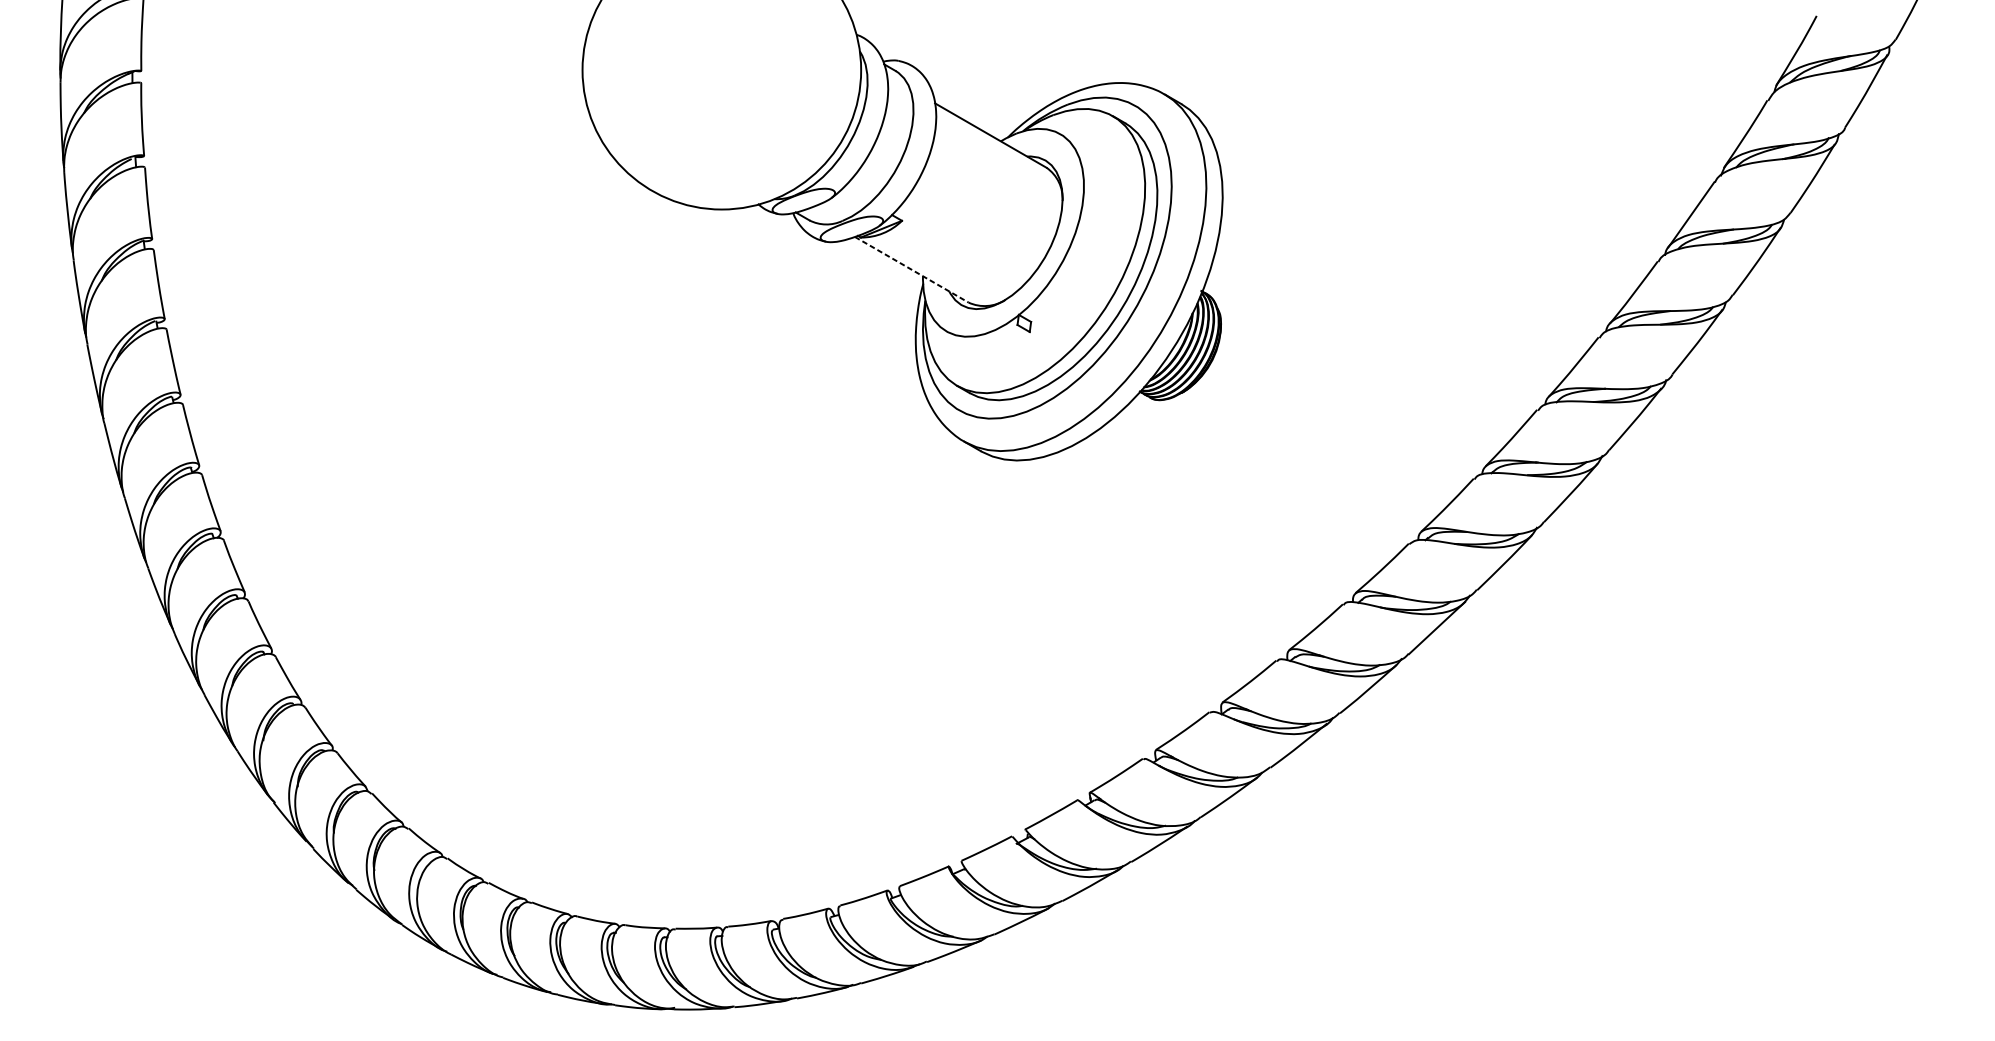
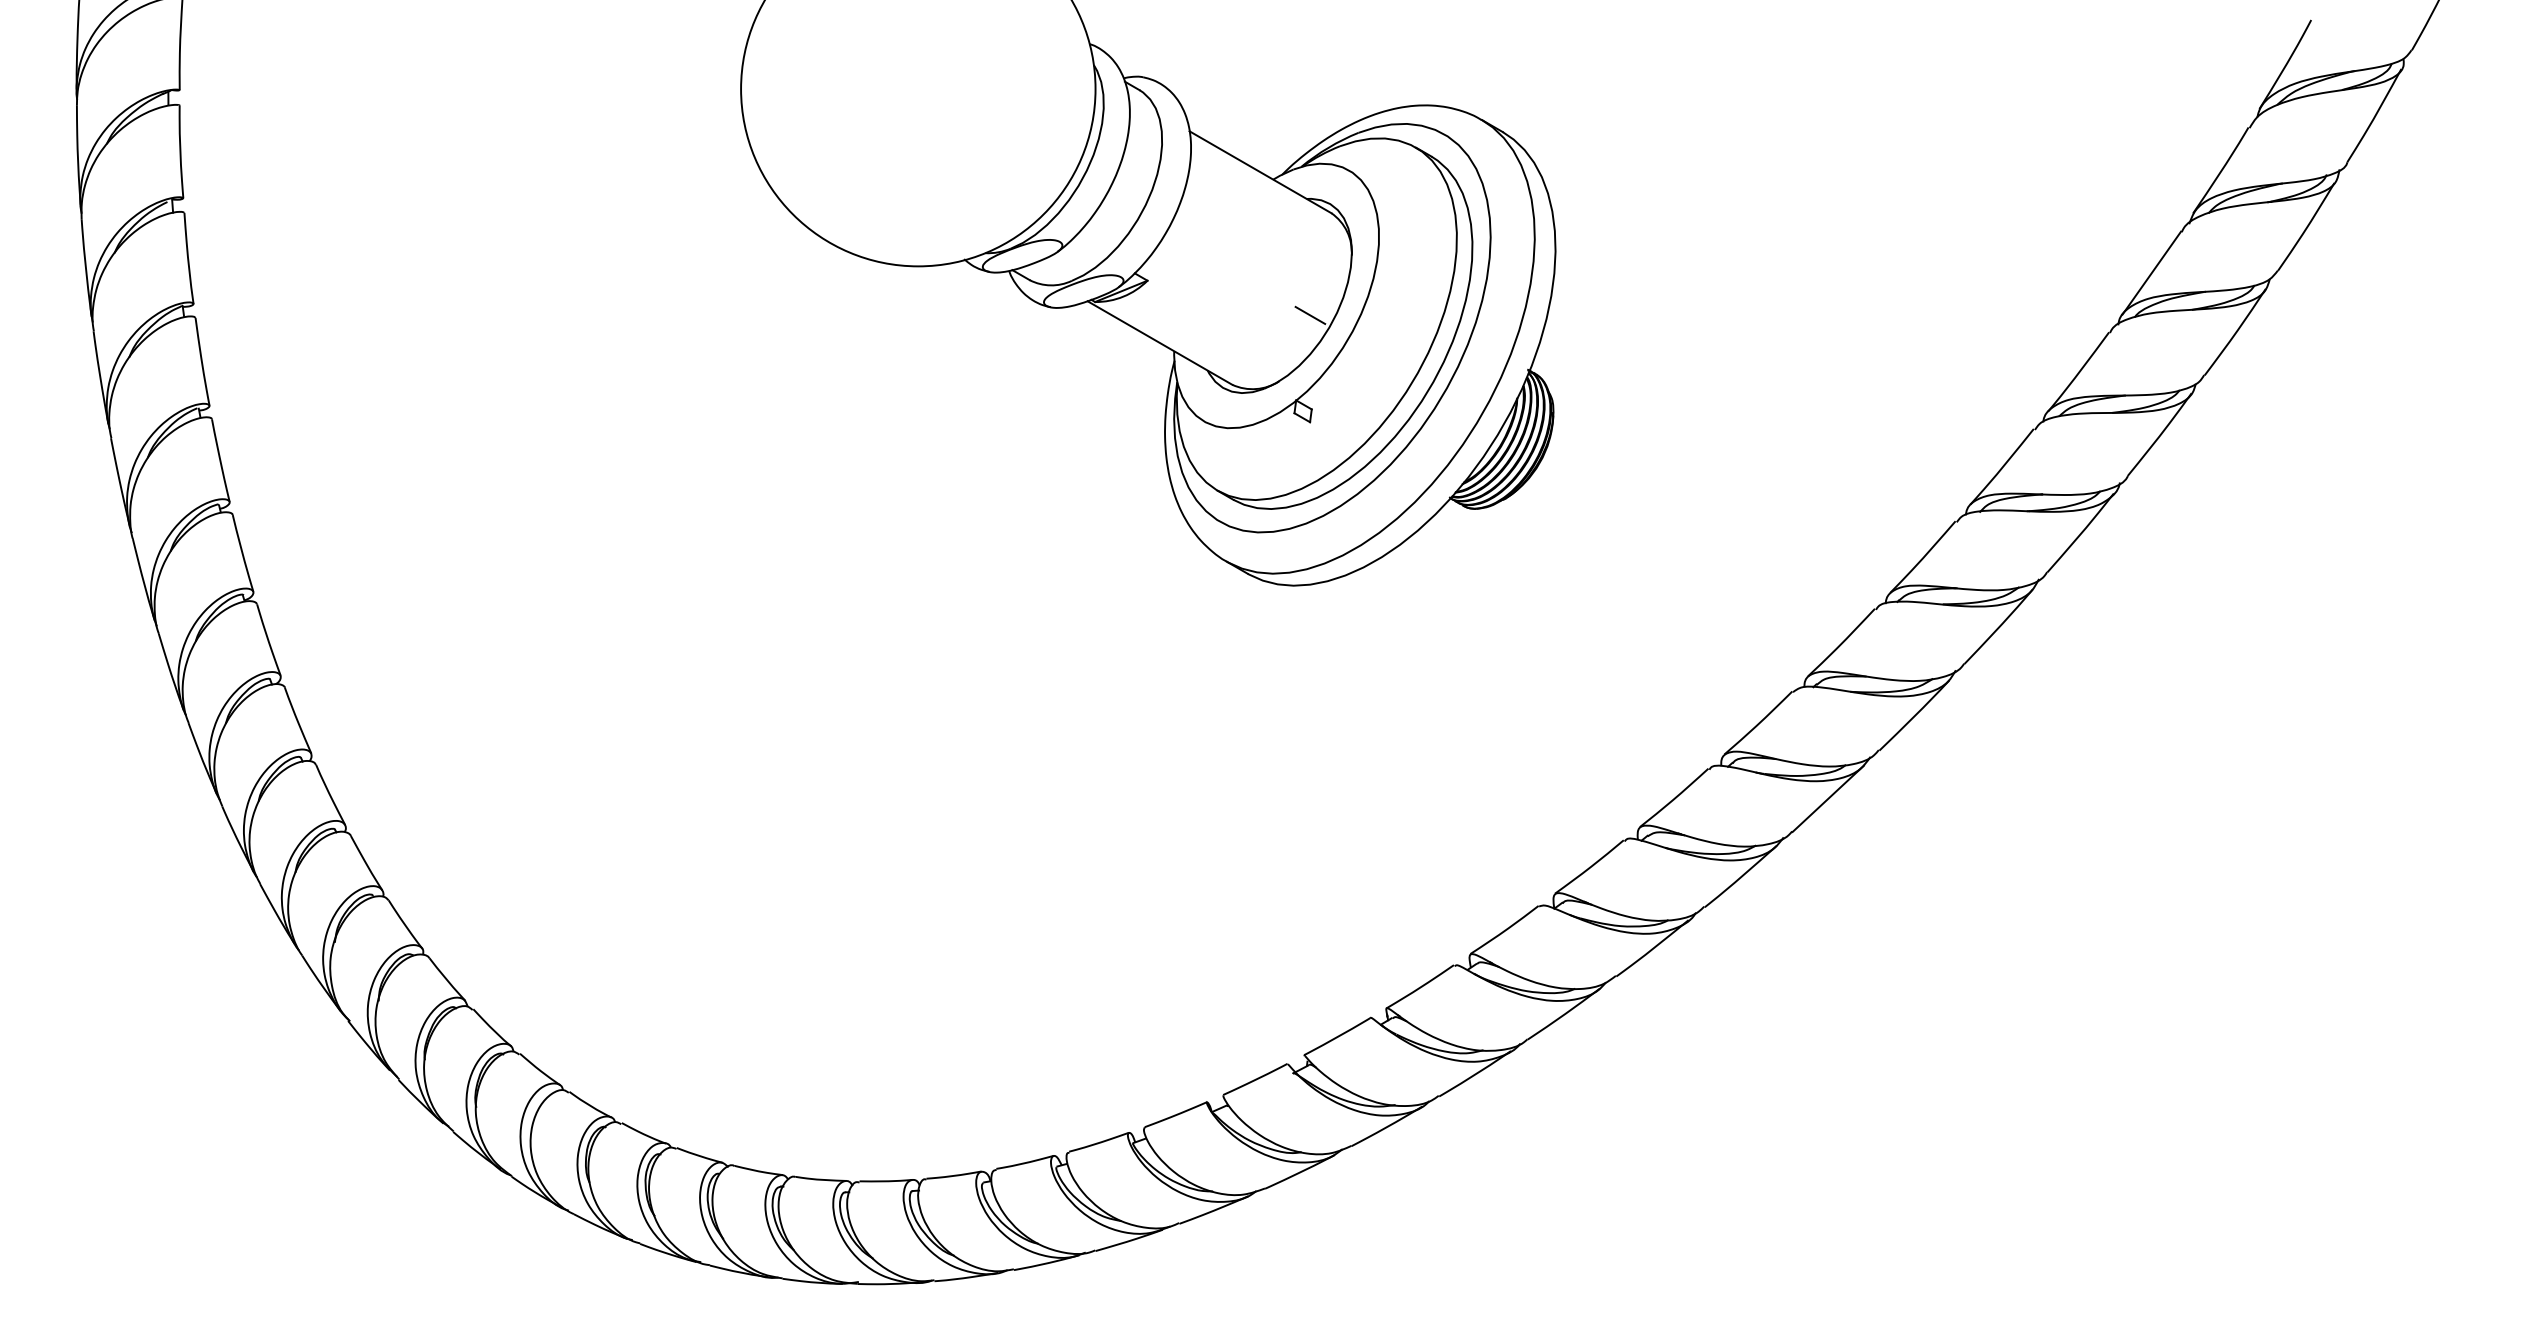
line: (1029, 248) -> (1309, 315), added
line: (911, 270) -> (1159, 343), dashed -> solid

